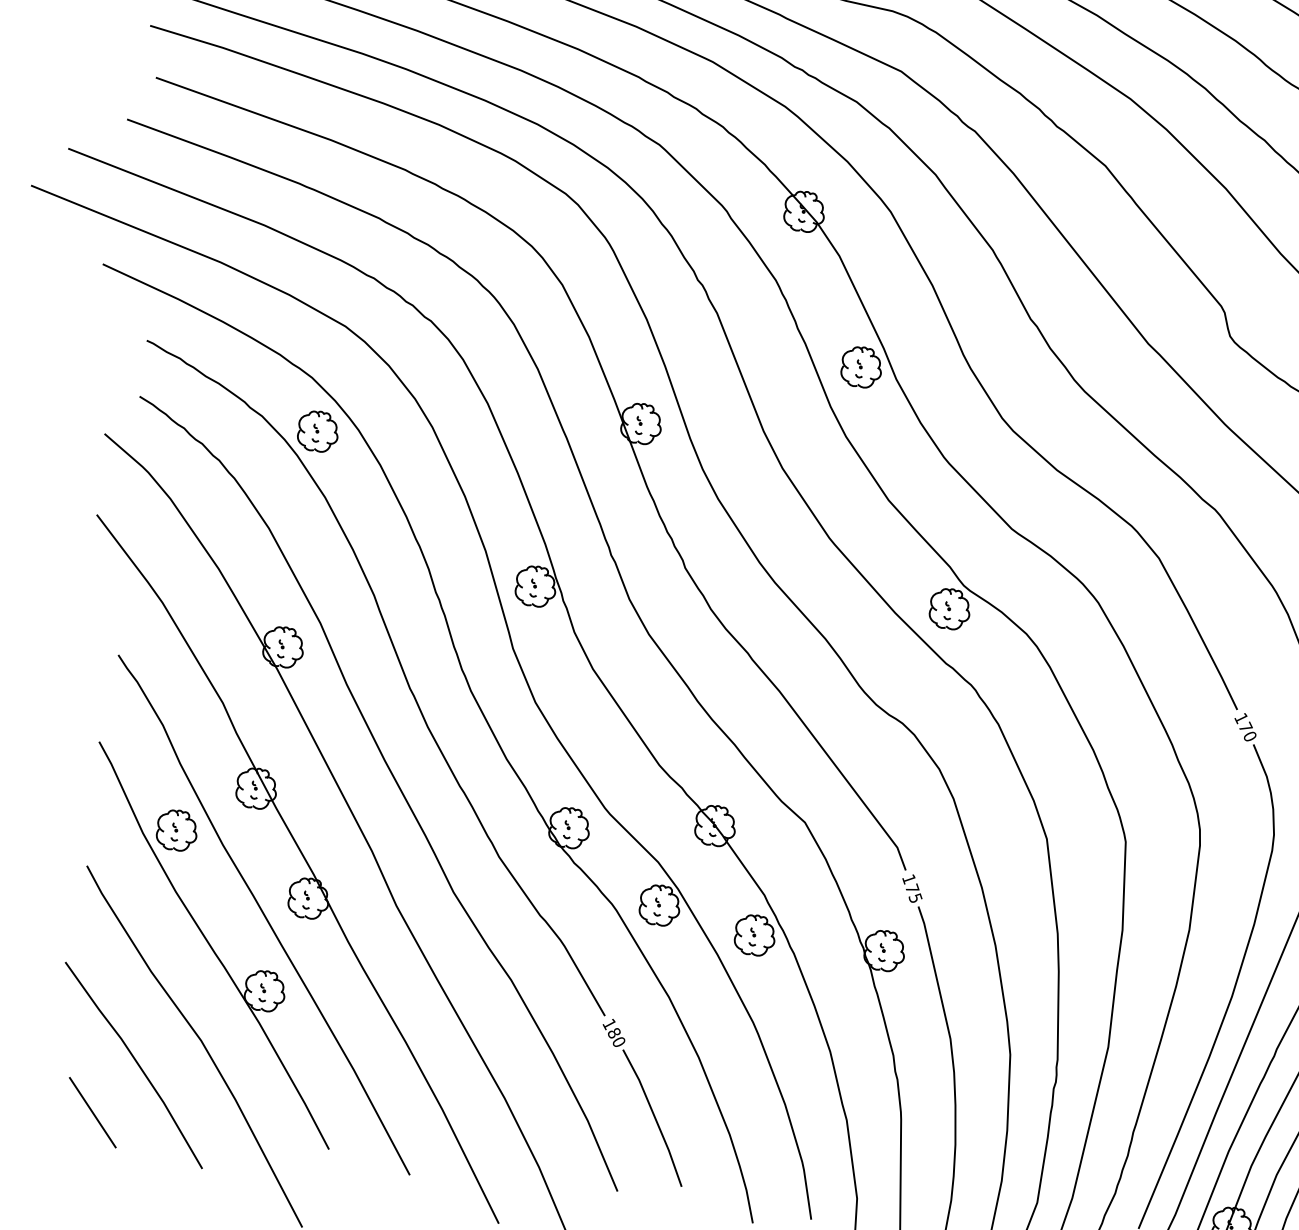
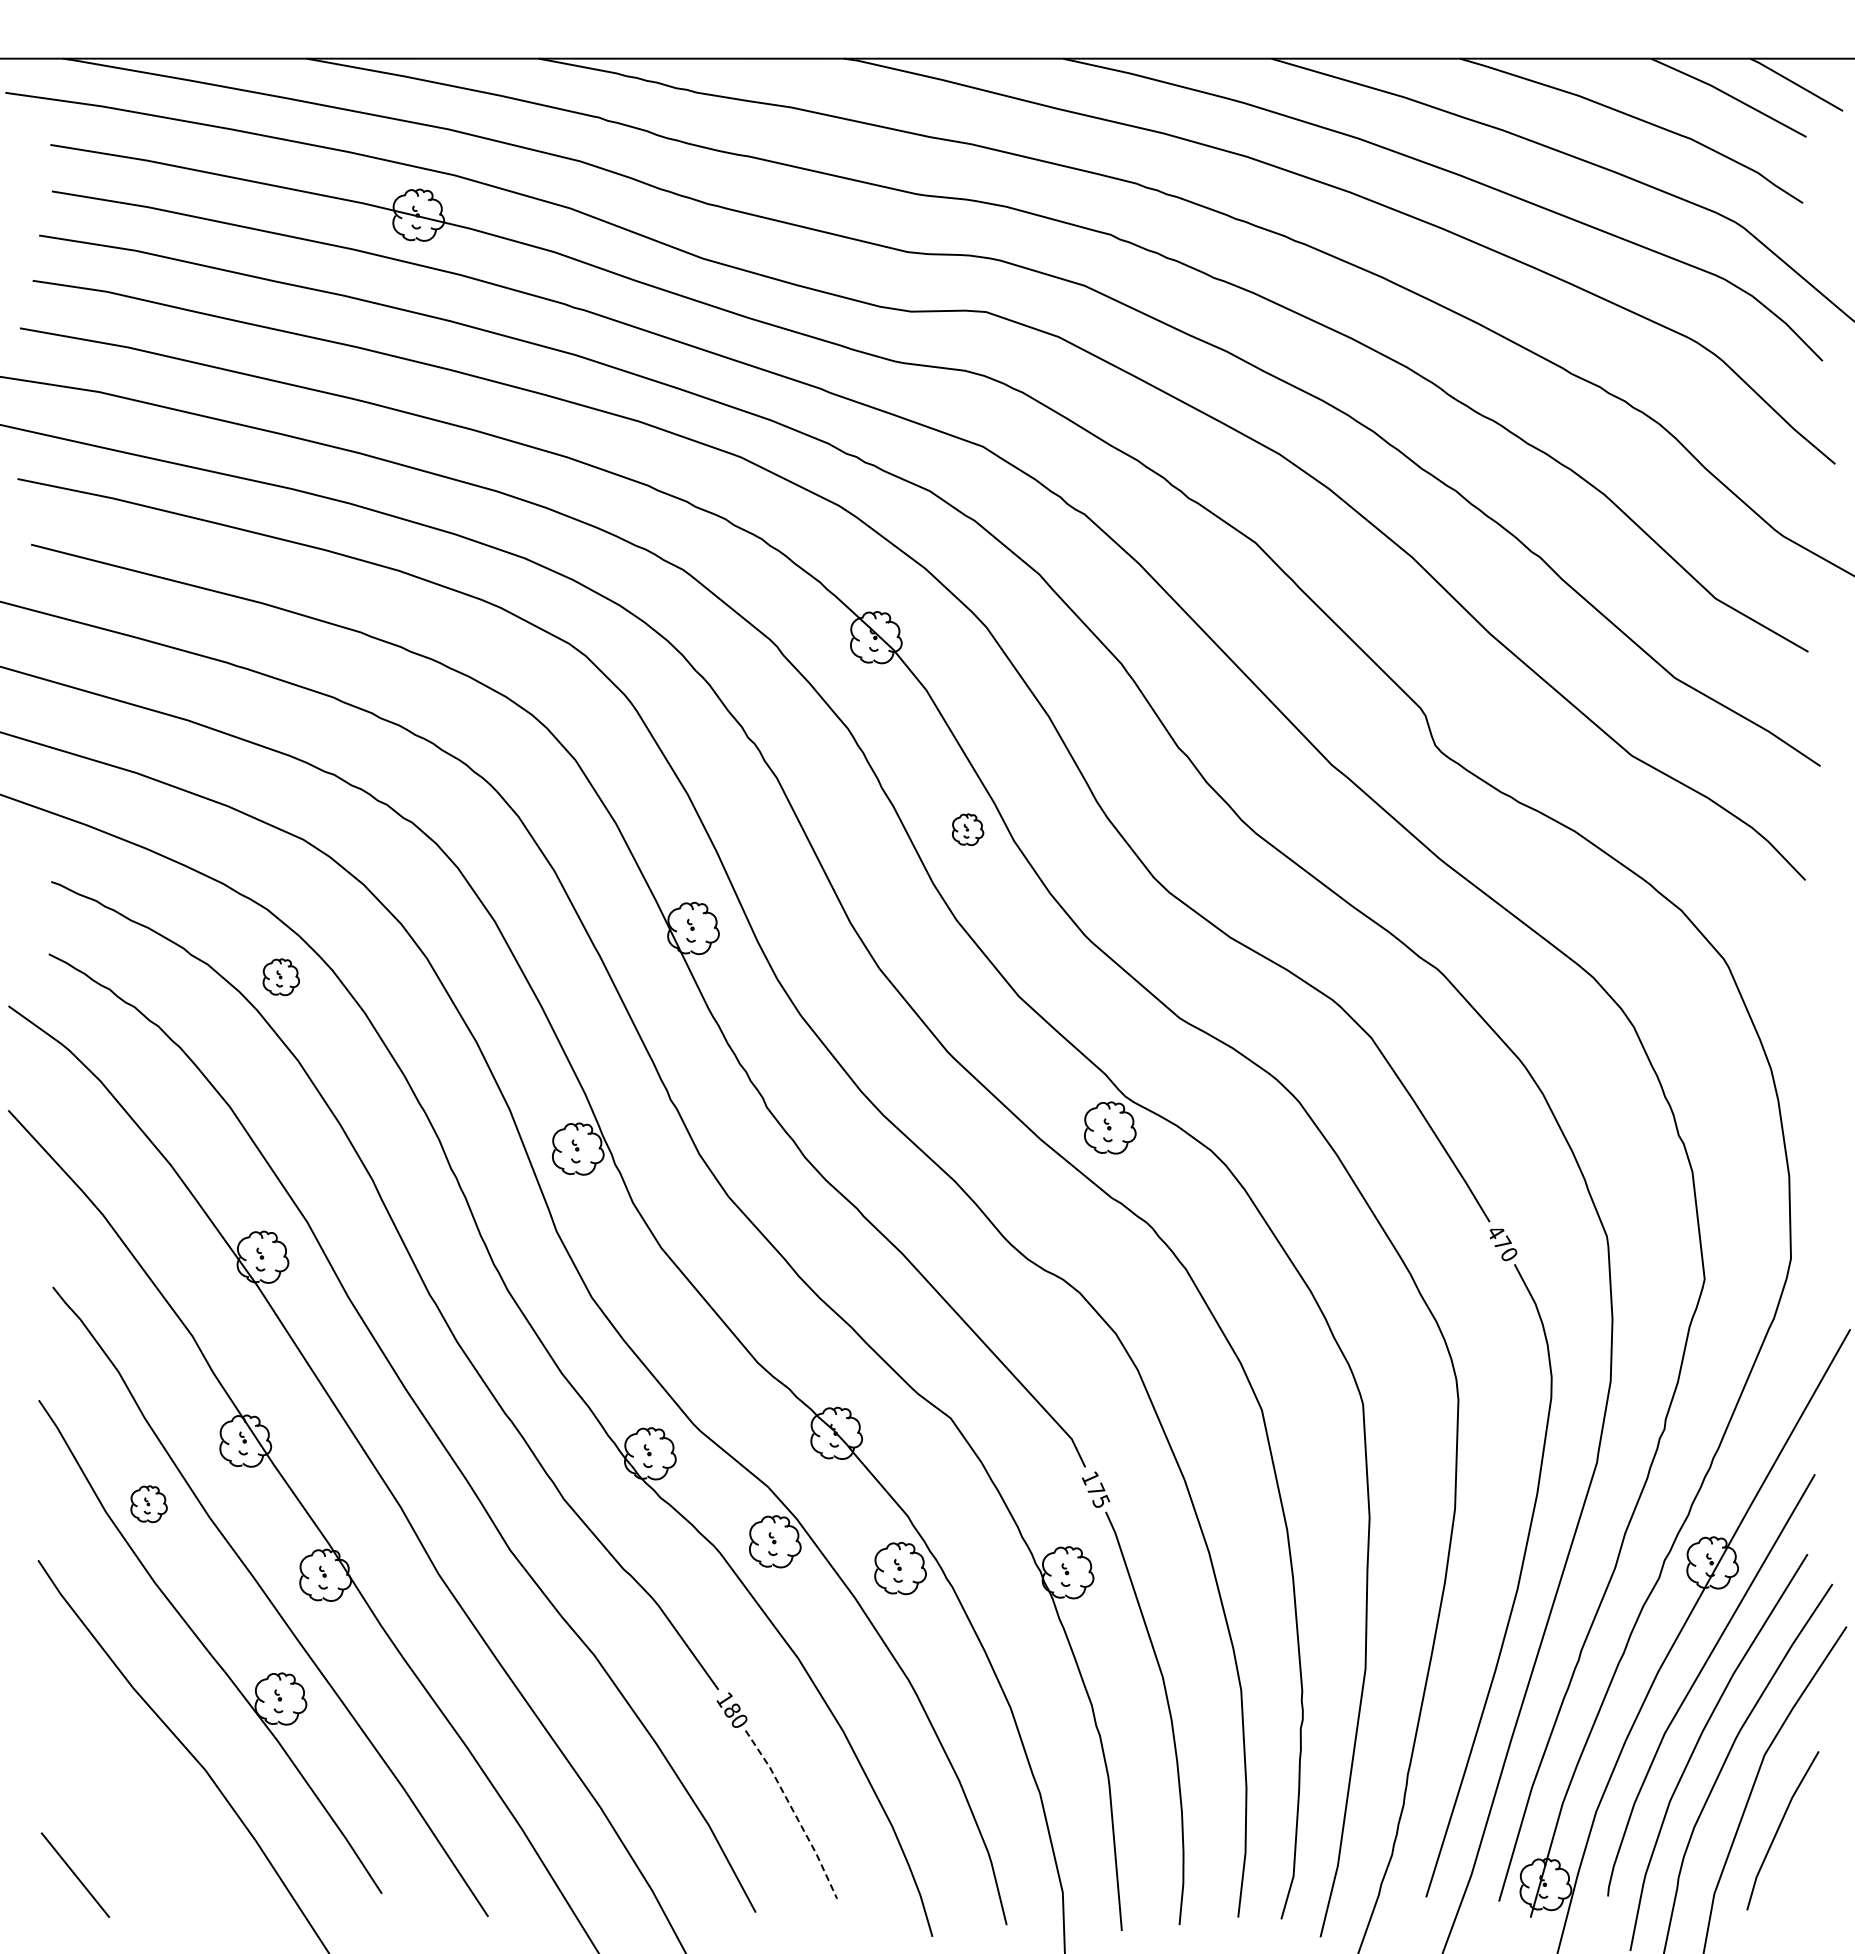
part: (861, 367) -> (967, 829), size x0.6
part: (318, 430) -> (281, 976), size x0.7
text: (1241, 718) -> (1495, 1232), 170 -> 470
part: (176, 829) -> (148, 1503), size x0.7
line: (135, 1062) -> (124, 1805), removed
line: (654, 1116) -> (794, 1812), solid -> dashed

